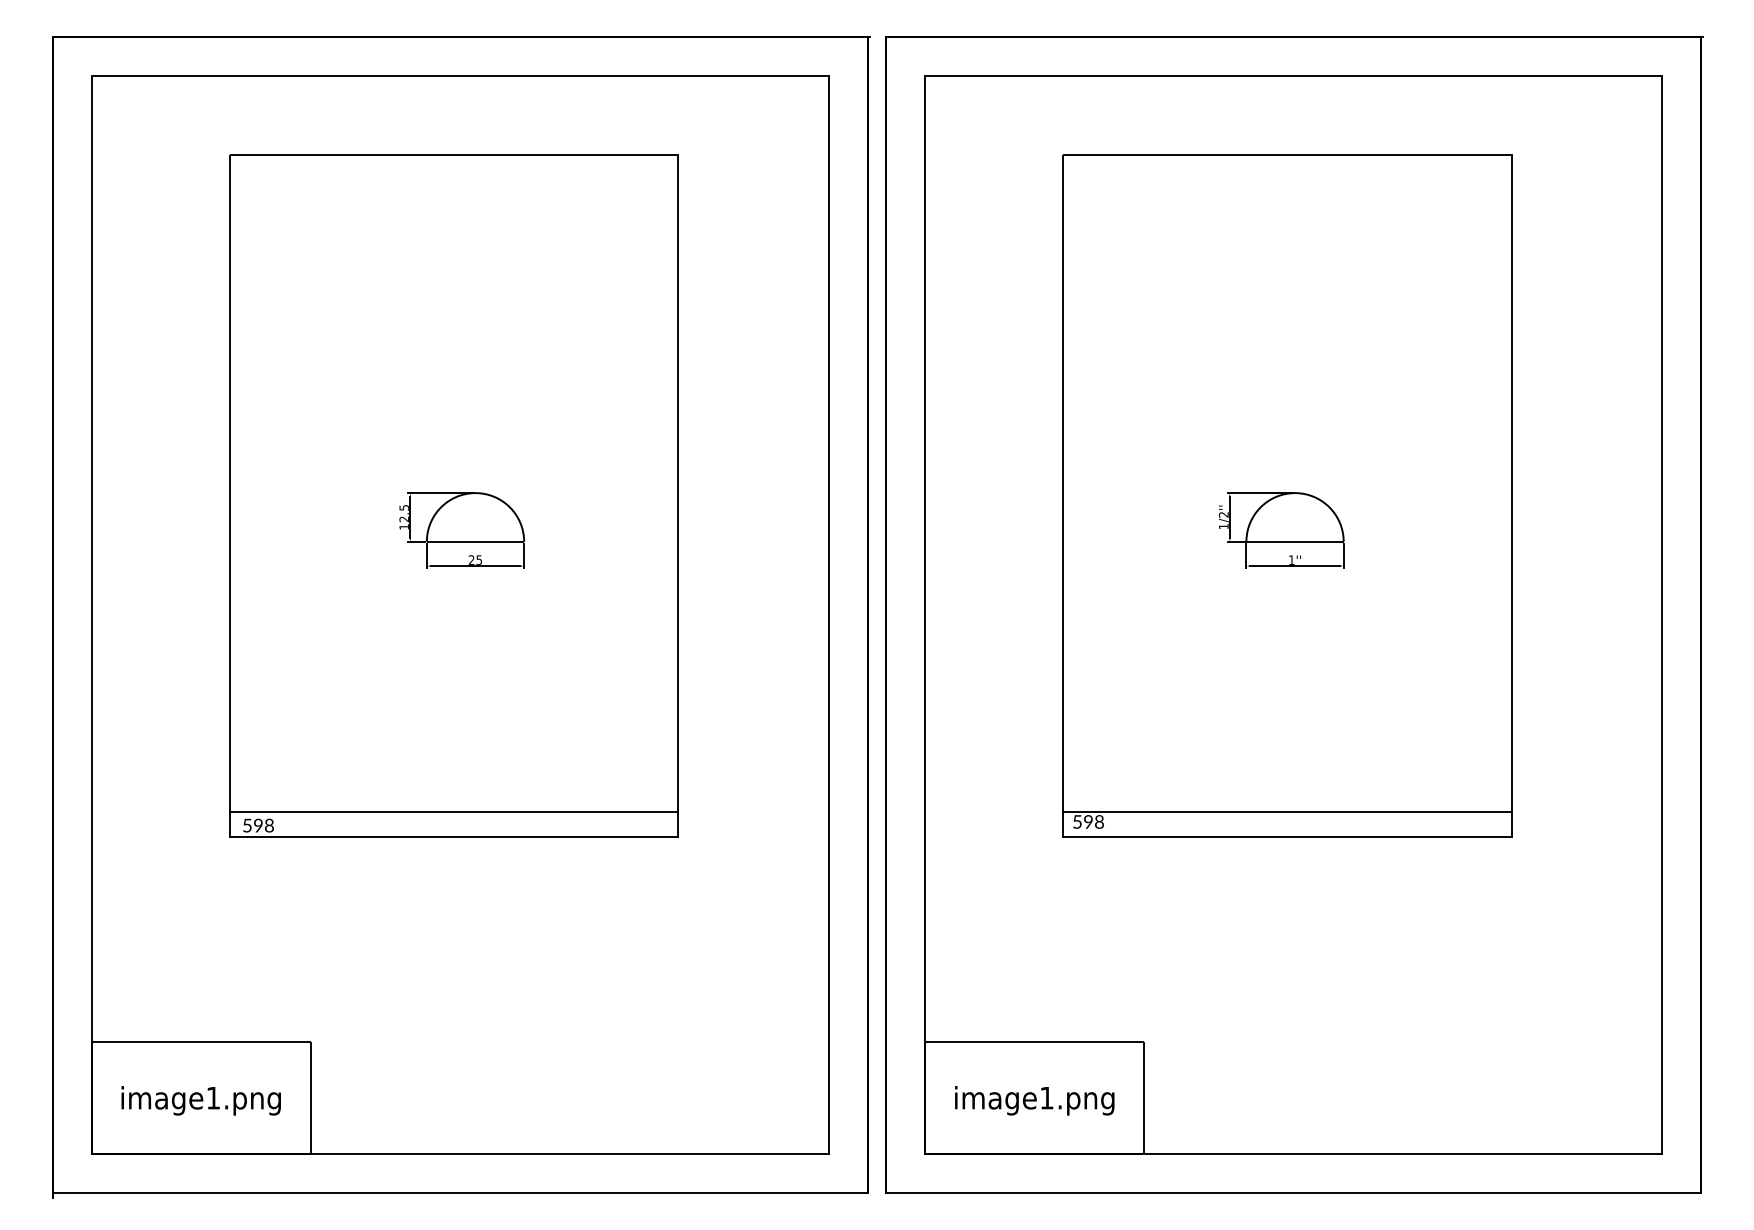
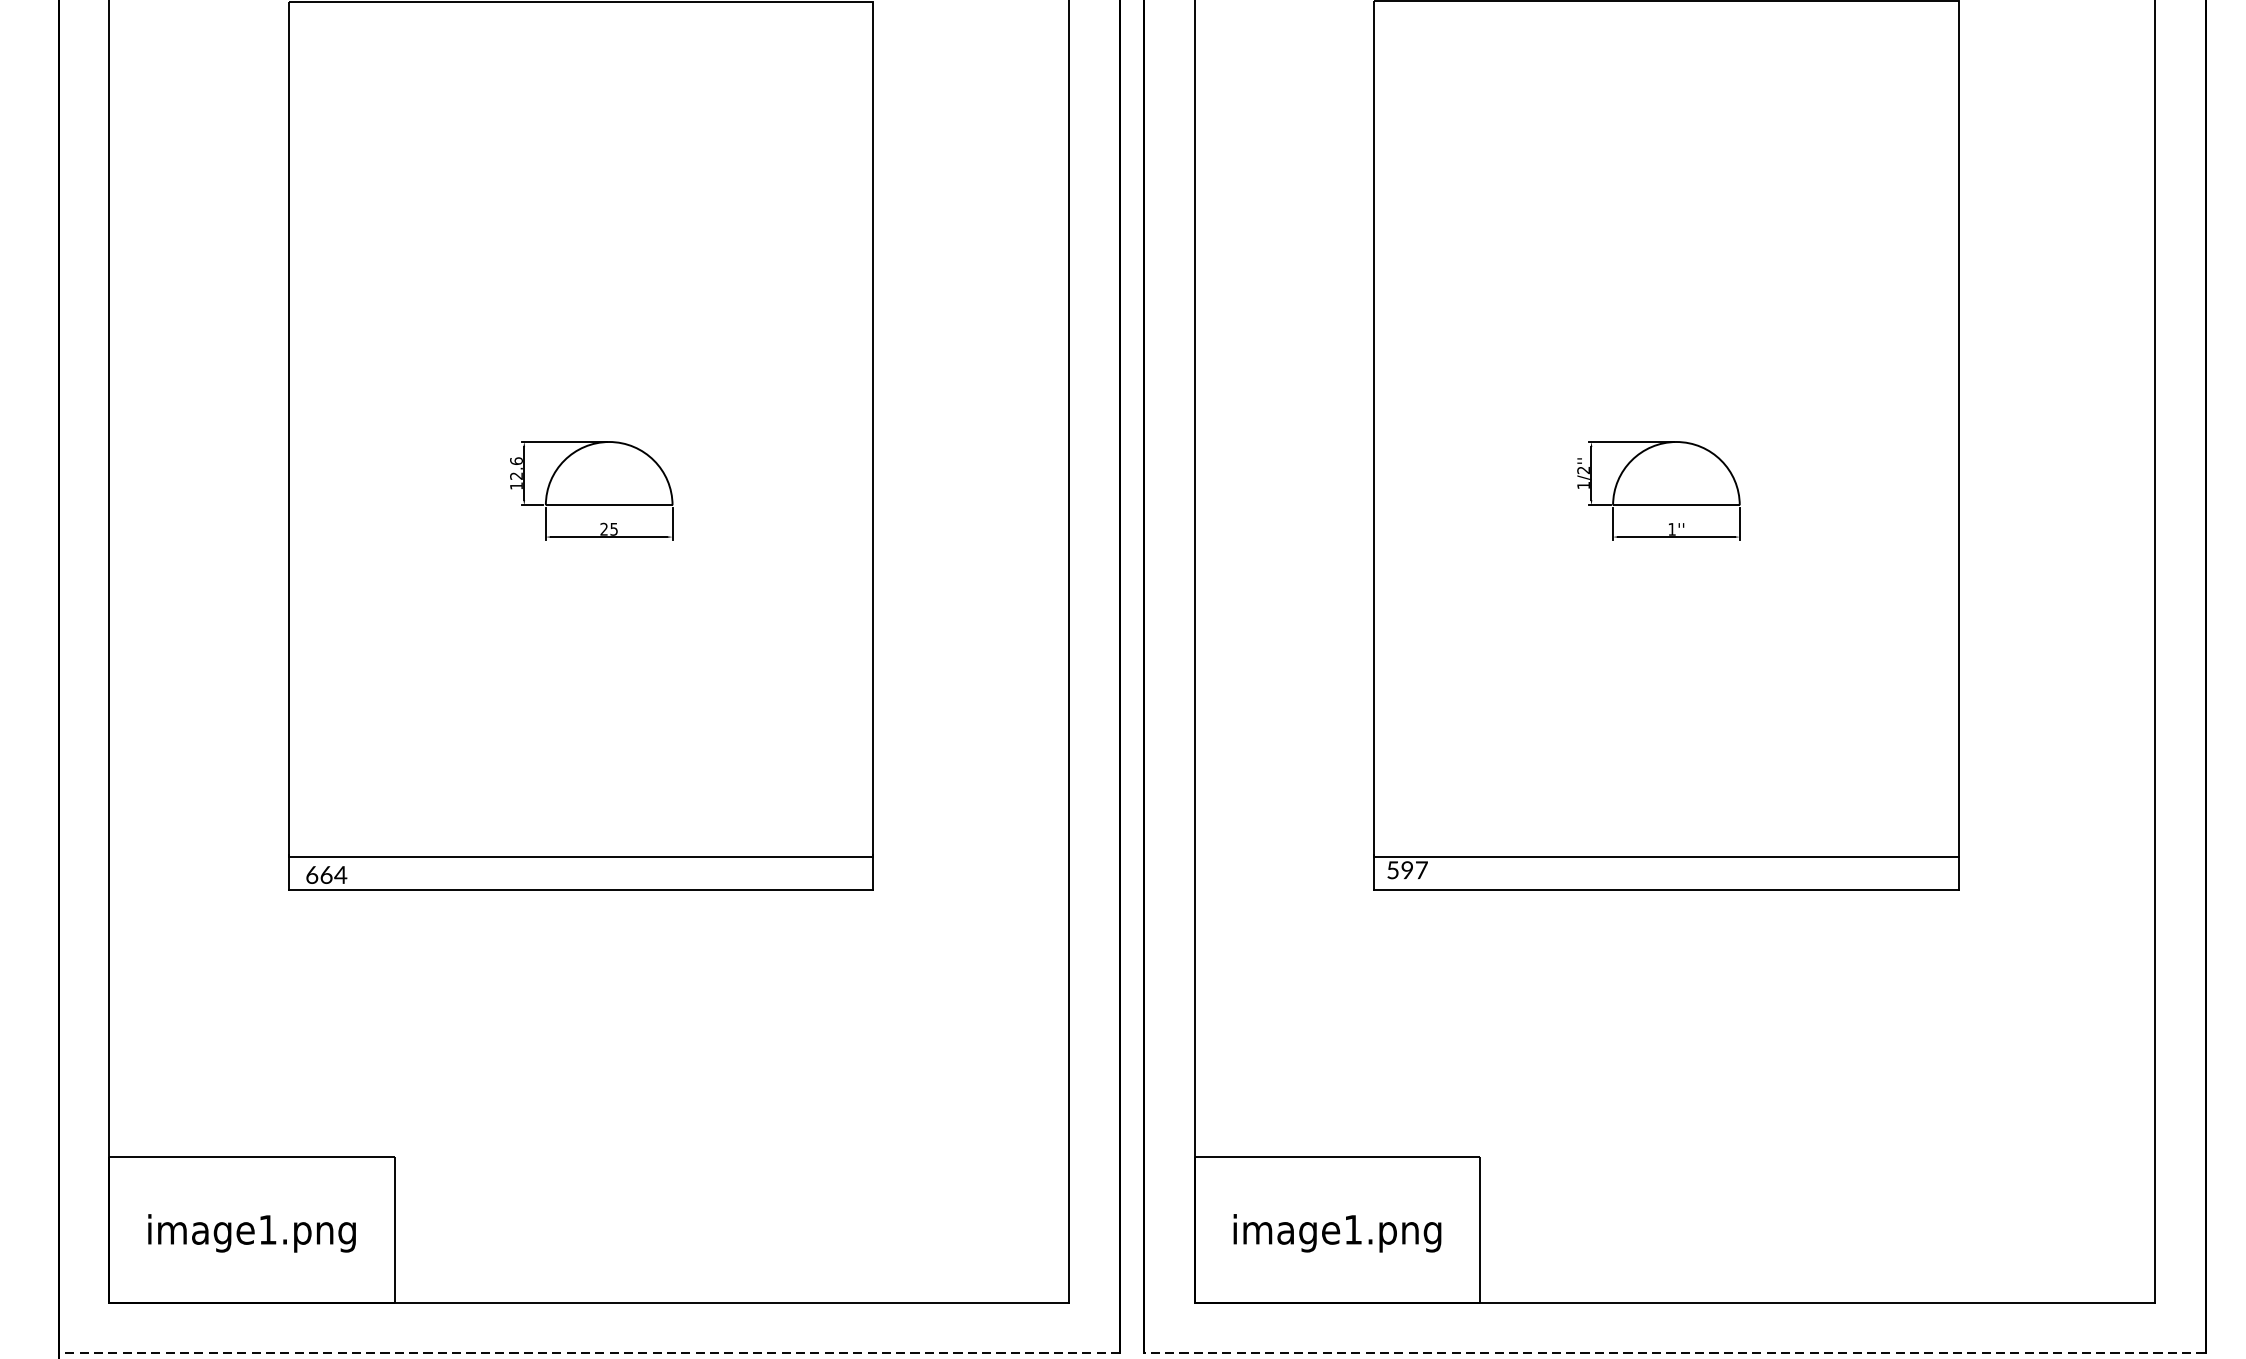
text: (403, 507) -> (515, 460), 12.5 -> 12.6
text: (1099, 821) -> (1421, 869), 598 -> 597
text: (258, 825) -> (326, 874), 598 -> 664
line: (460, 1192) -> (589, 1352), solid -> dashed
line: (1293, 1192) -> (1674, 1352), solid -> dashed

